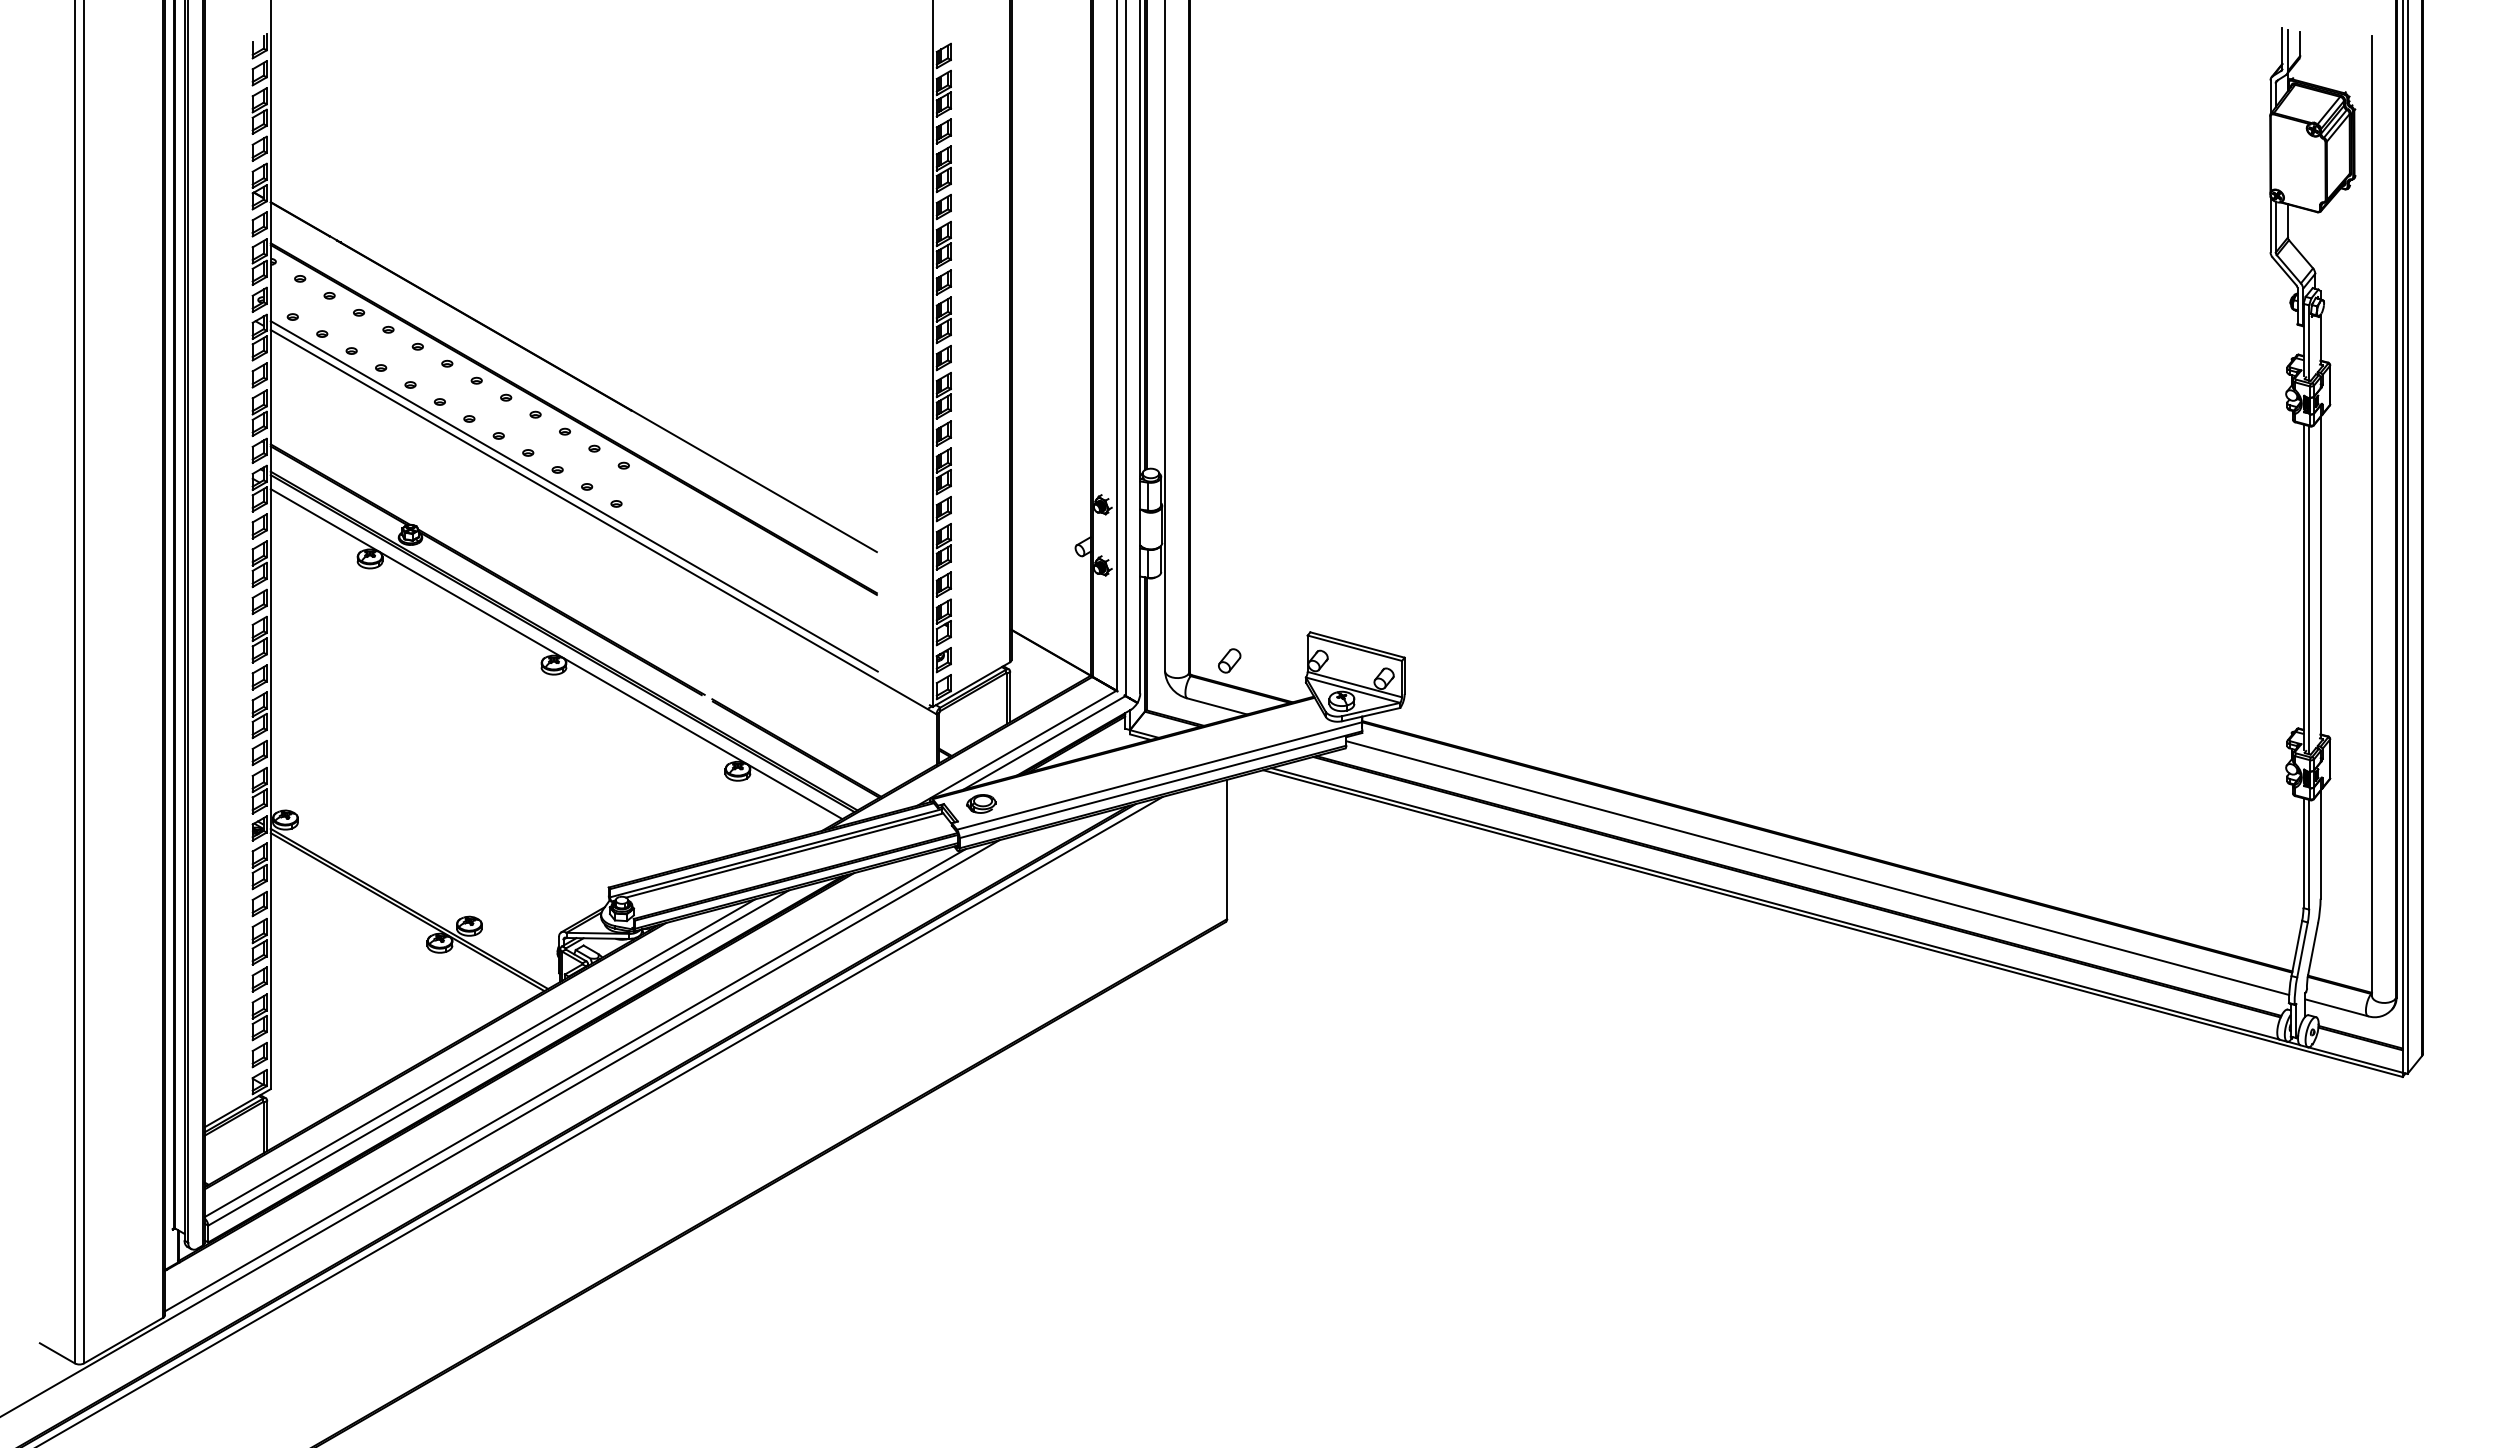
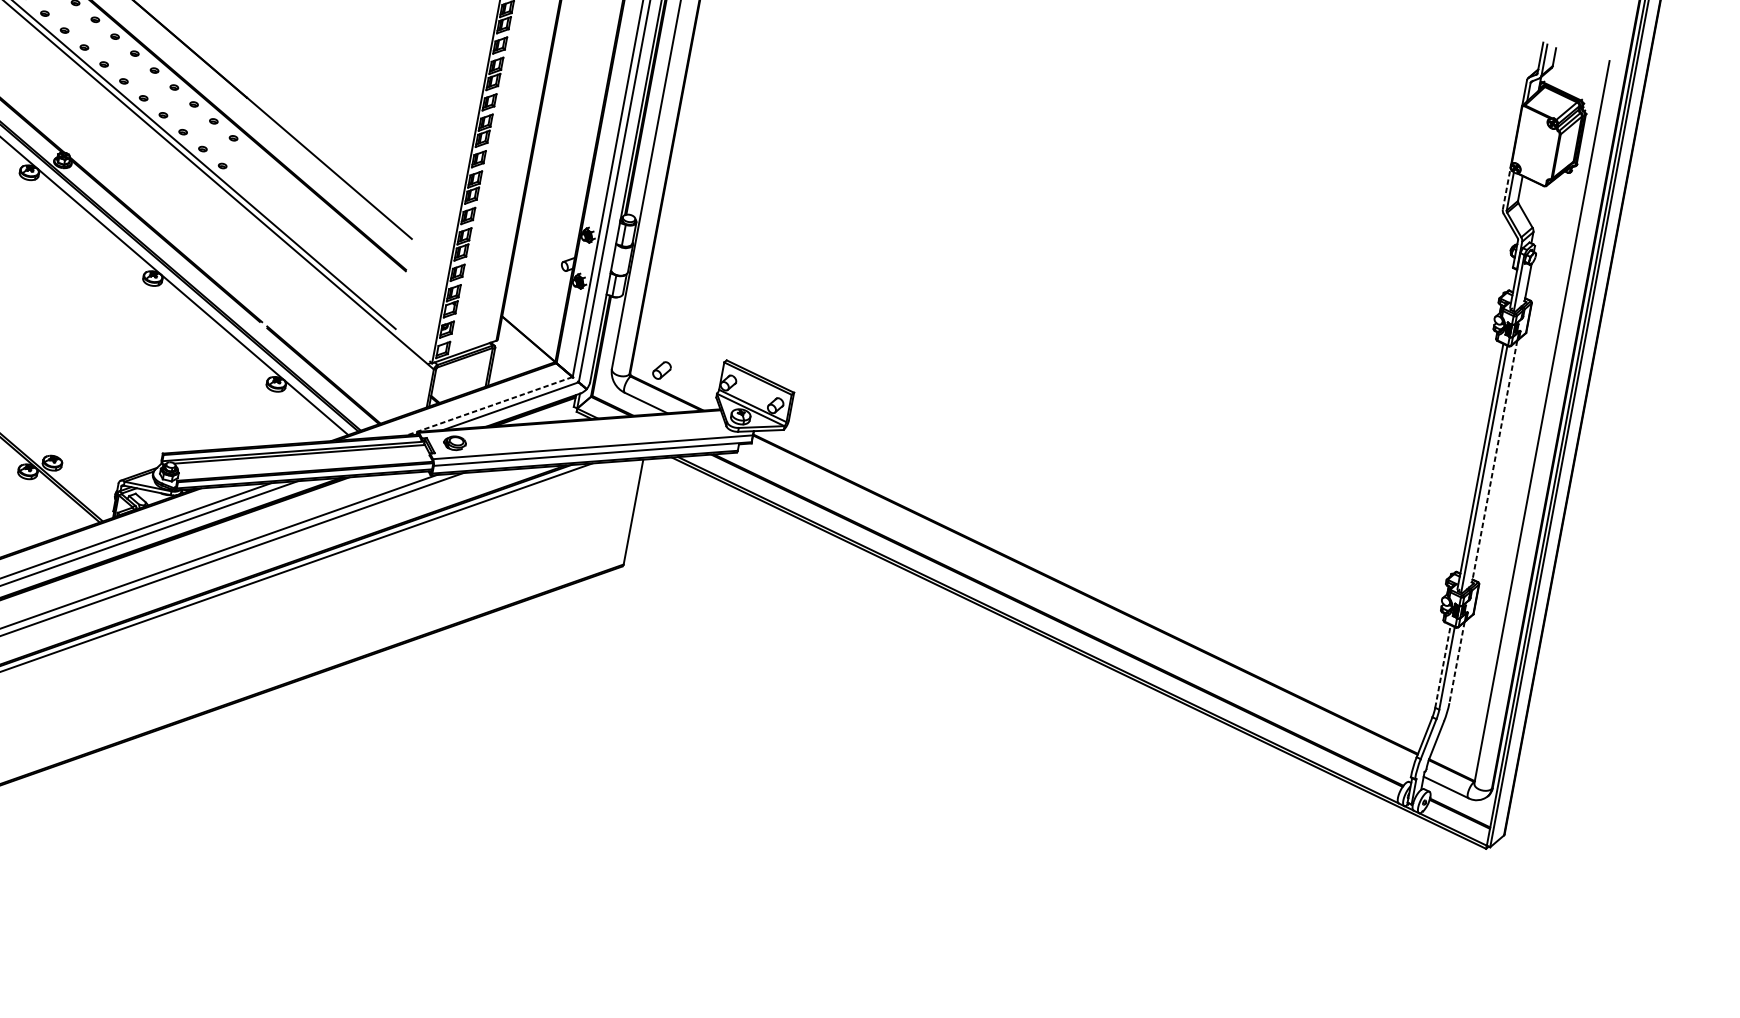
line: (2270, 224) -> (1506, 188), solid -> dashed
line: (2320, 577) -> (1494, 461), solid -> dashed
line: (1016, 748) -> (489, 406), solid -> dashed
line: (2320, 844) -> (1457, 662), solid -> dashed
line: (2303, 853) -> (1442, 666), solid -> dashed
line: (1817, 867) -> (1075, 608), removed

